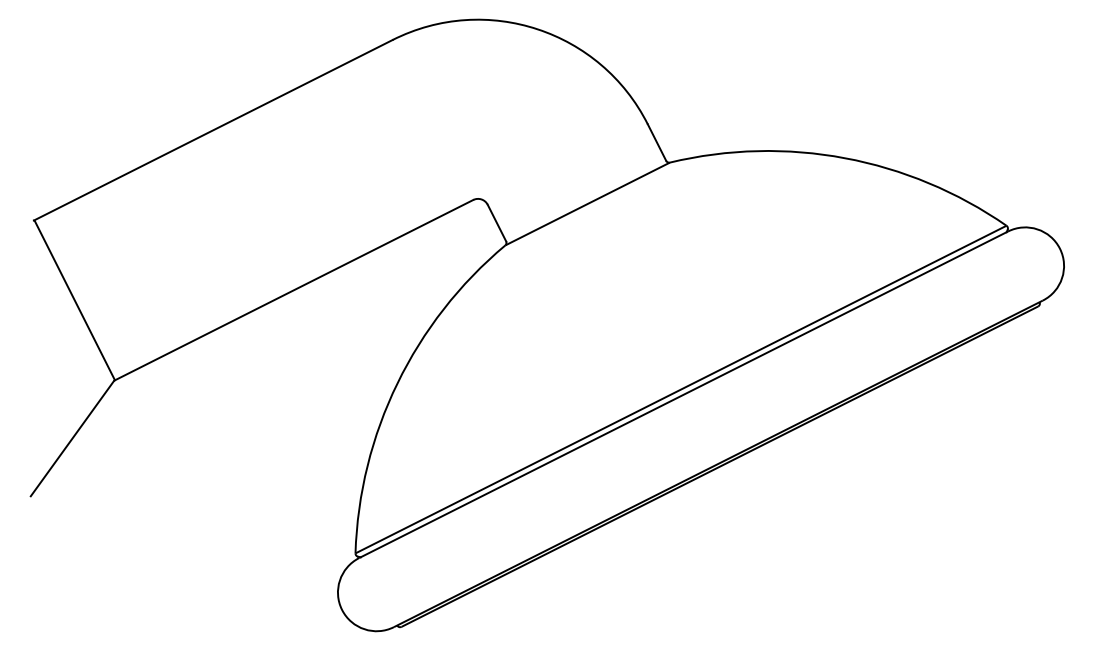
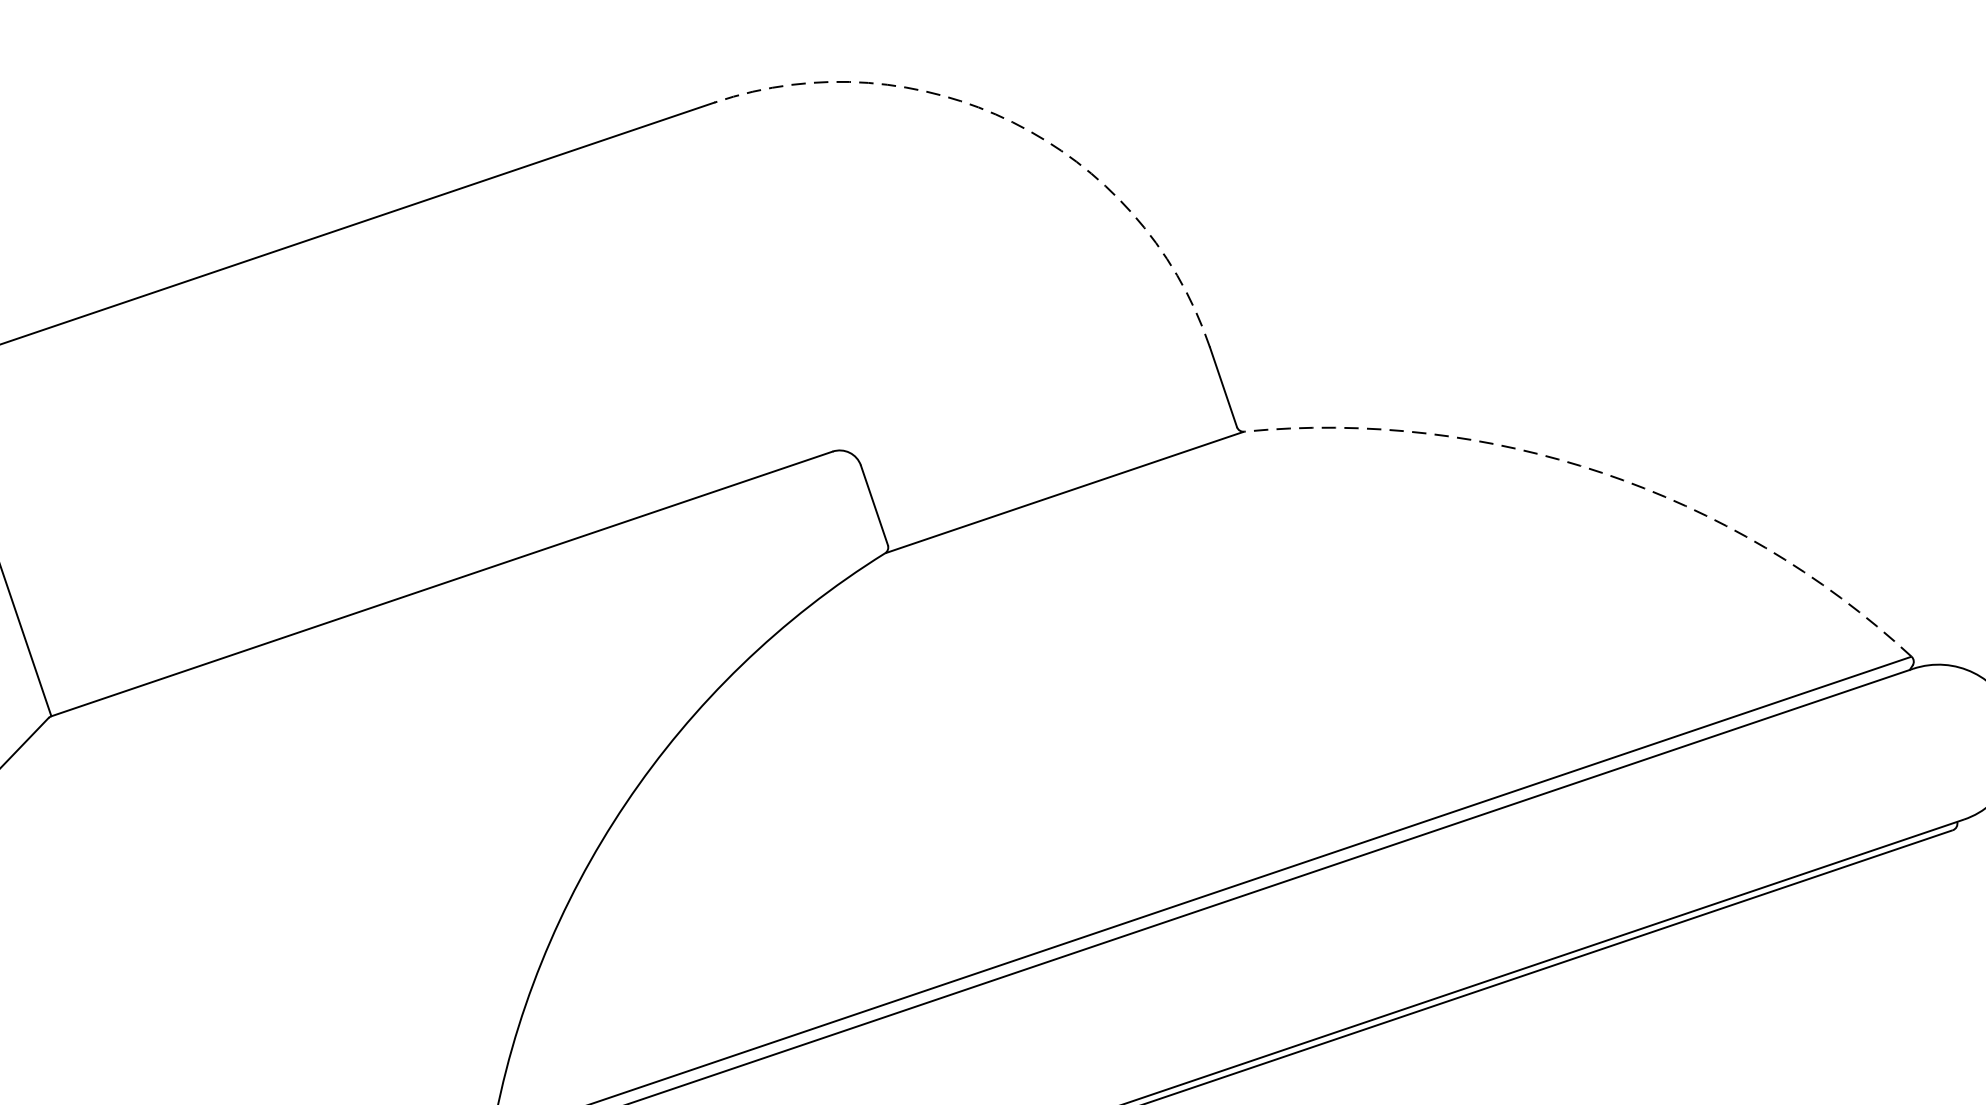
arc: (537, 29) -> (1012, 122), solid -> dashed
arc: (845, 158) -> (1602, 473), solid -> dashed

